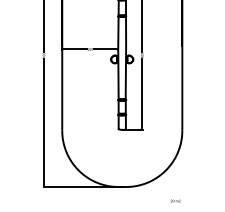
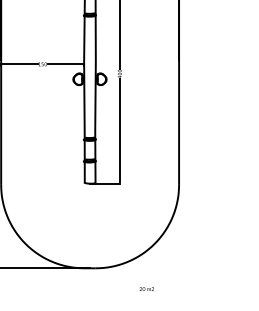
text: (175, 200) -> (146, 288), moved

